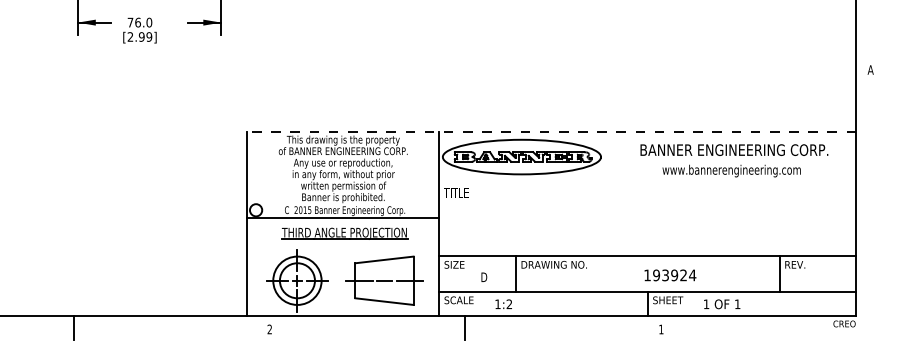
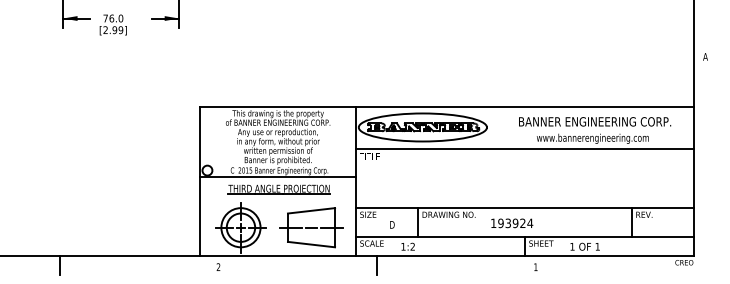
line: (552, 131) -> (447, 106), dashed -> solid
line: (647, 183) -> (524, 148), added
text: (670, 275) -> (512, 223), moved

